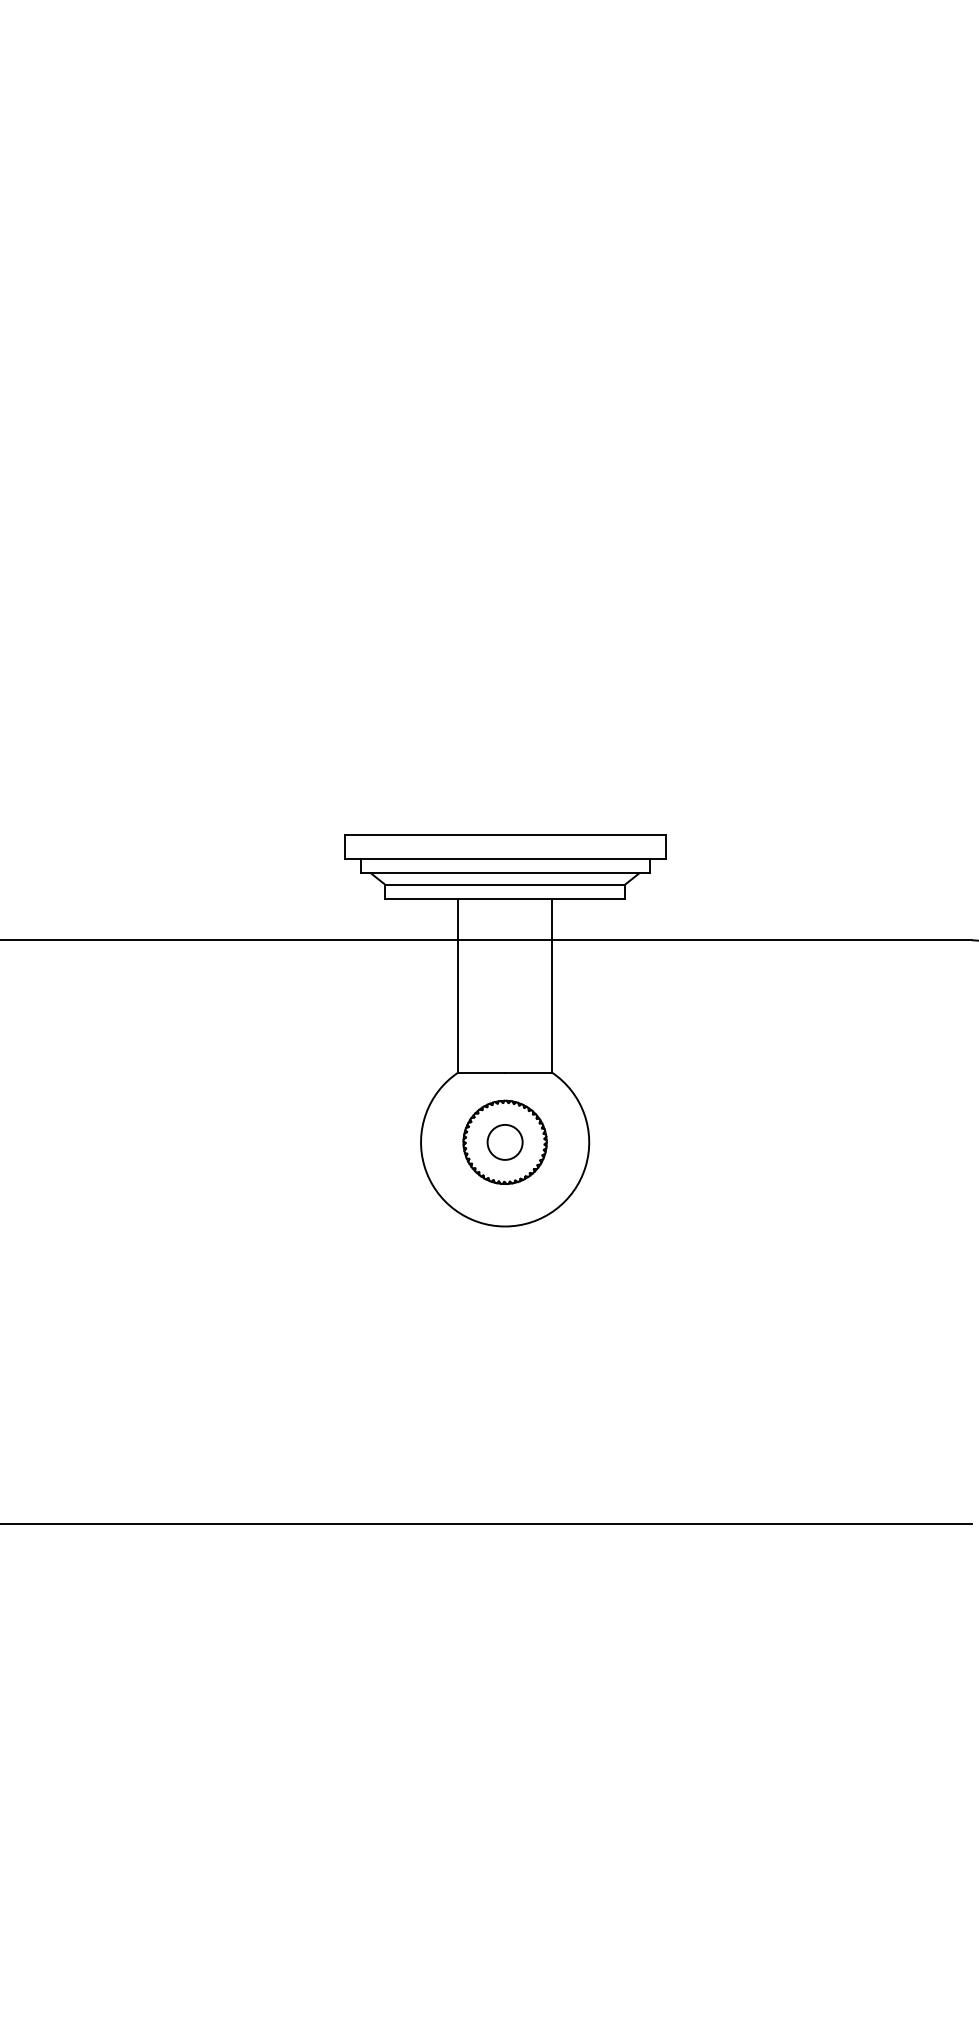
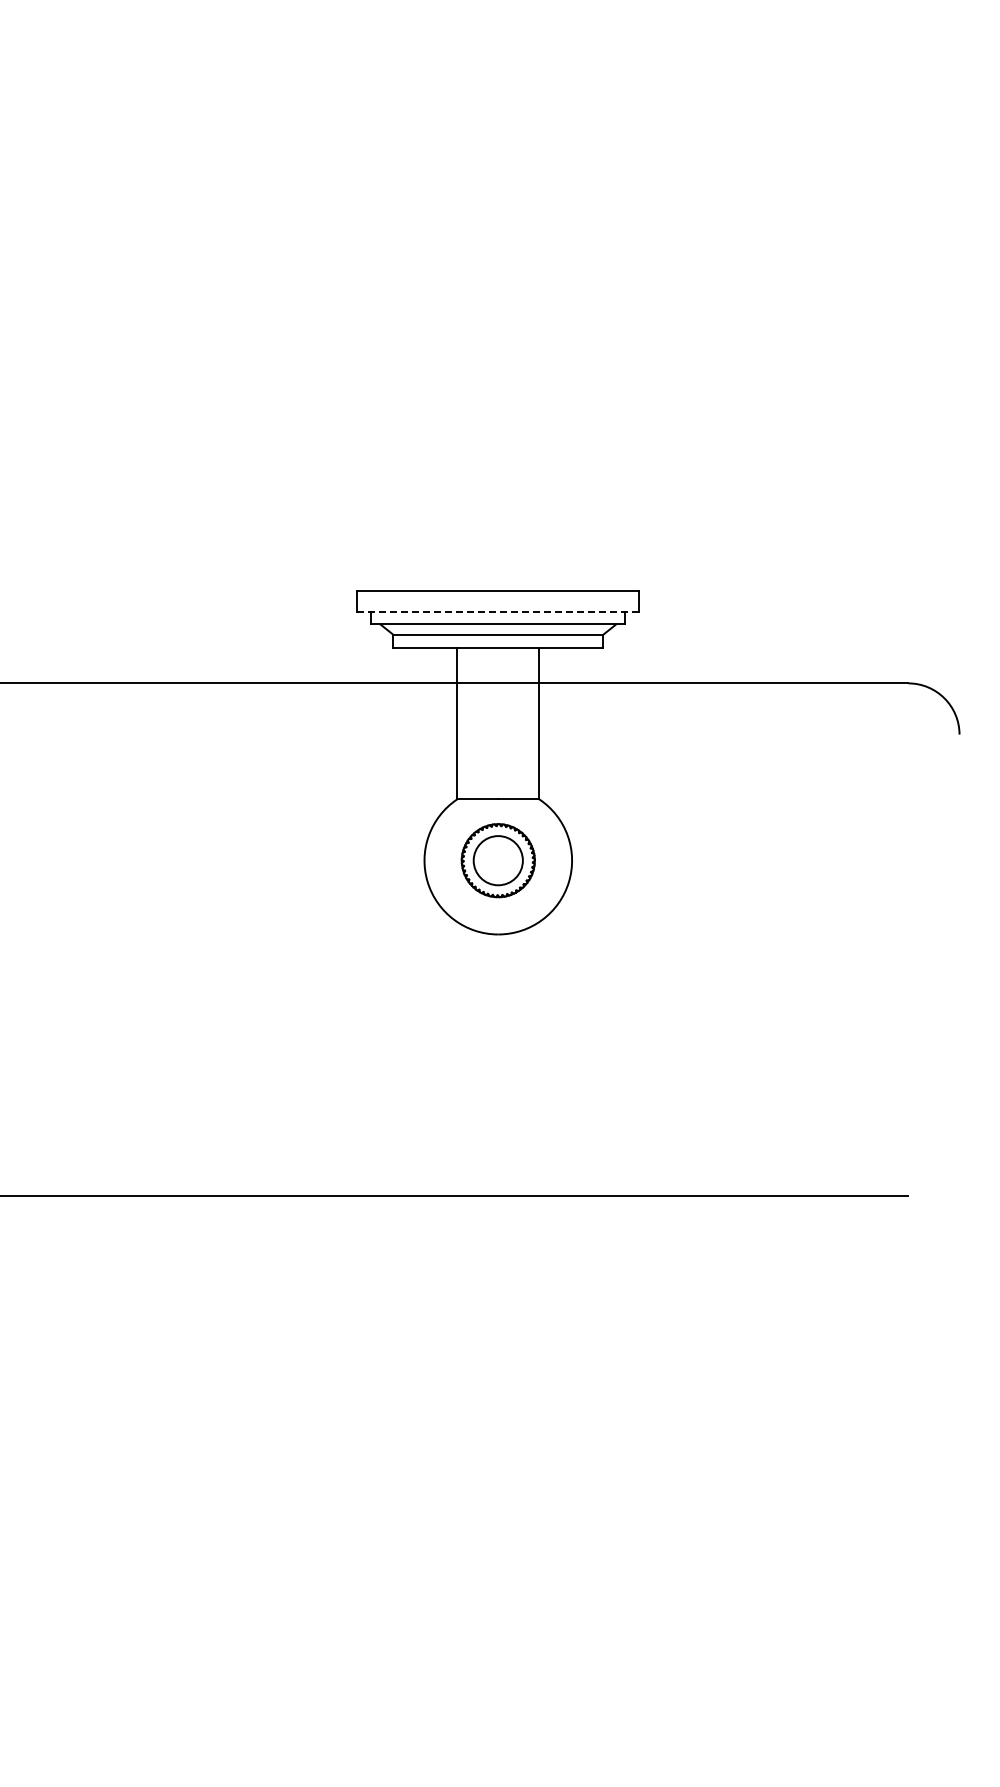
line: (505, 858) -> (498, 611), solid -> dashed
circle: (504, 1142) -> (497, 860), size x1.6

